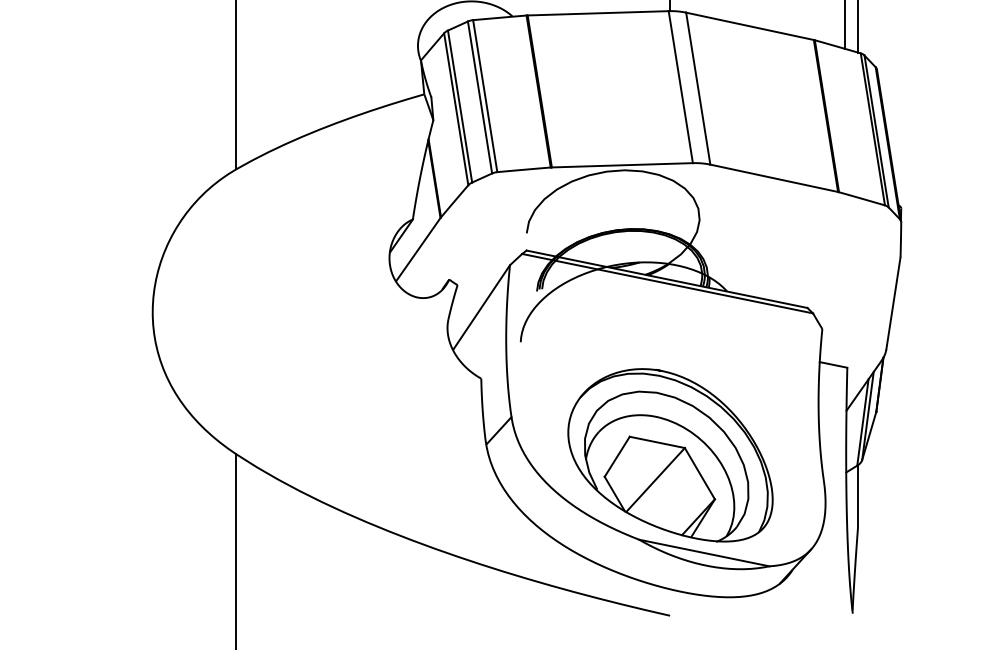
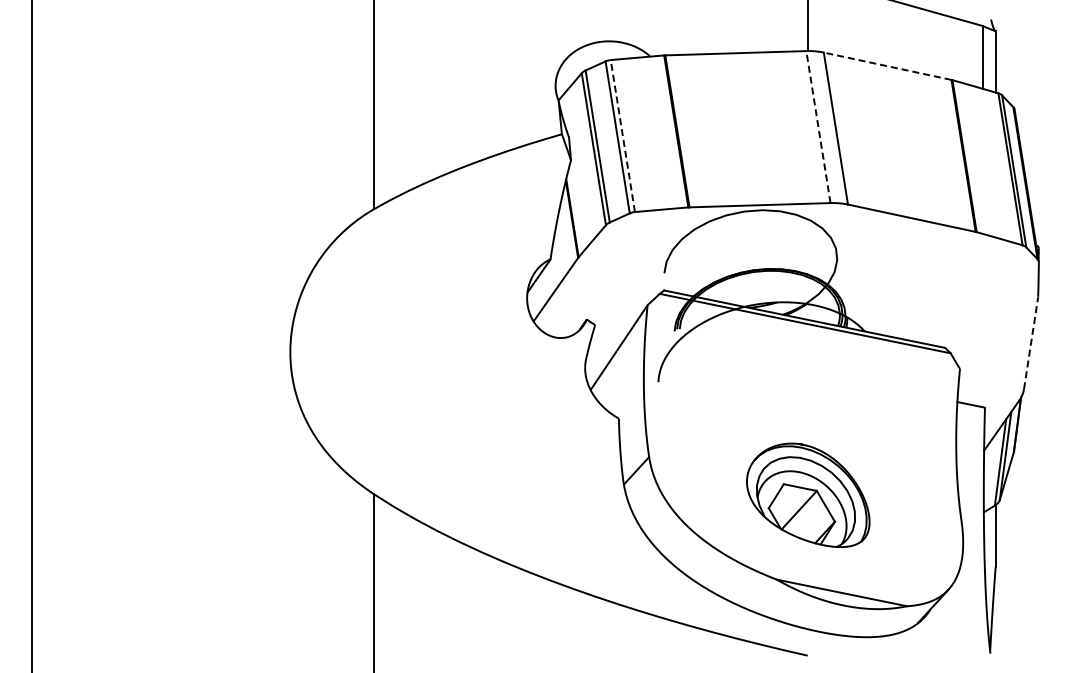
line: (749, 26) -> (887, 66), solid -> dashed
line: (680, 87) -> (818, 127), solid -> dashed
line: (484, 96) -> (622, 136), solid -> dashed
line: (893, 302) -> (1031, 342), solid -> dashed
part: (670, 455) -> (808, 495), size x0.6

